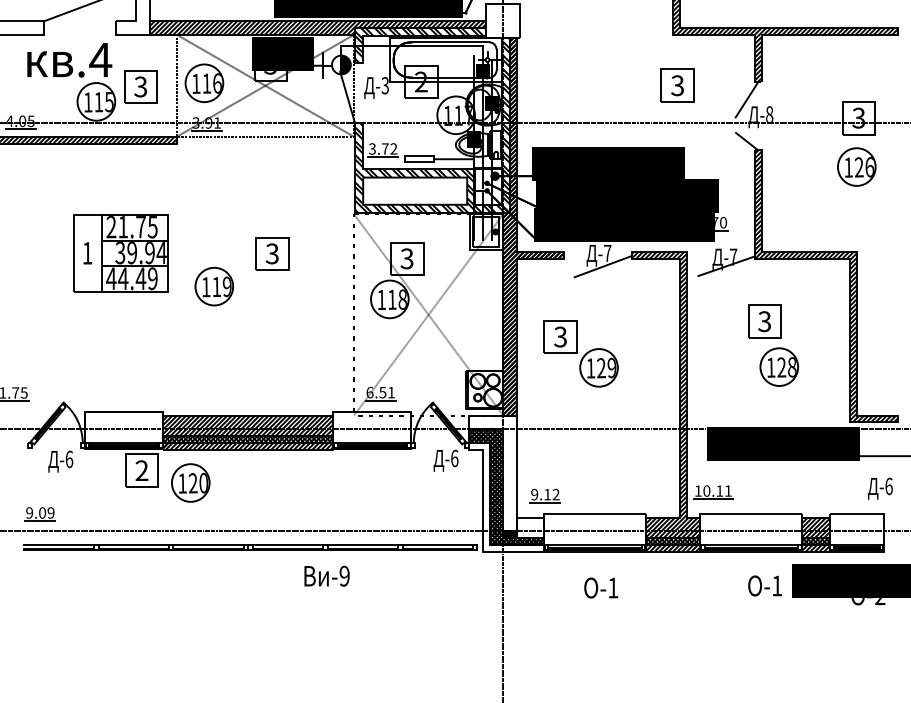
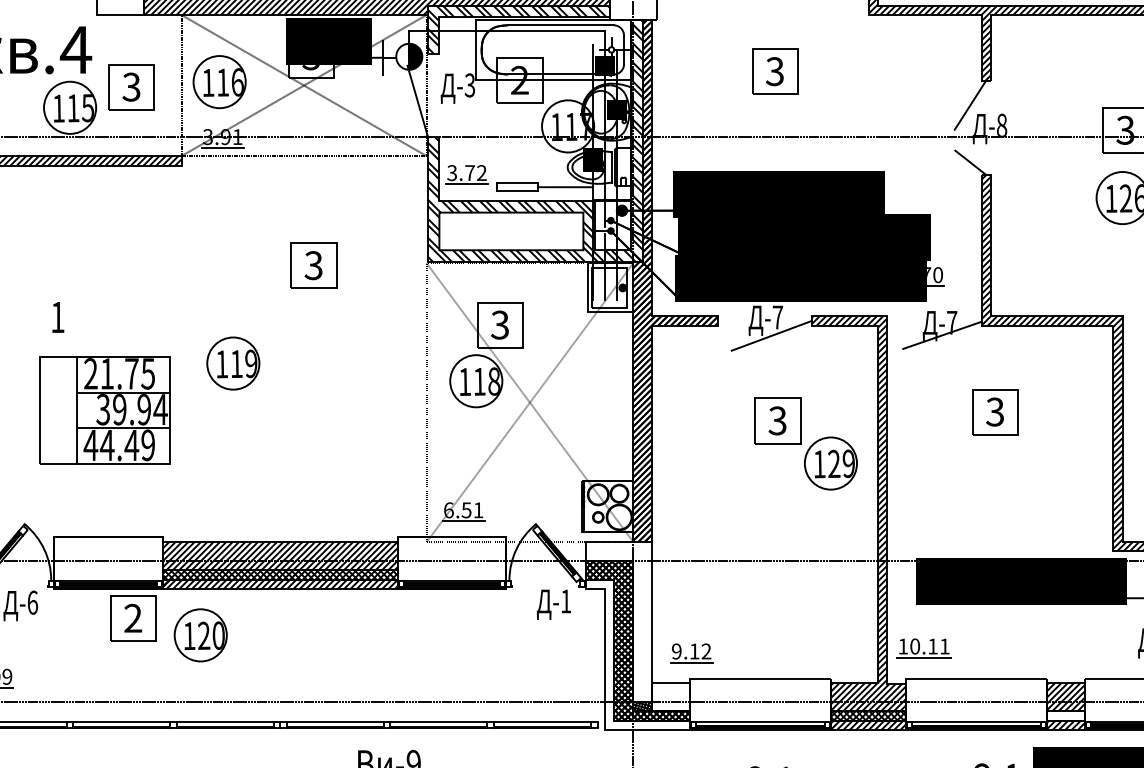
part: (677, 85) -> (774, 71), moved
part: (120, 253) -> (103, 410), moved
part: (272, 253) -> (313, 265), moved
part: (580, 353) -> (805, 443), moved
part: (778, 366) -> (1014, 474), removed
text: (454, 458) -> (565, 601), -6 -> -1
hatch: (815, 540) -> (1065, 714), removed

